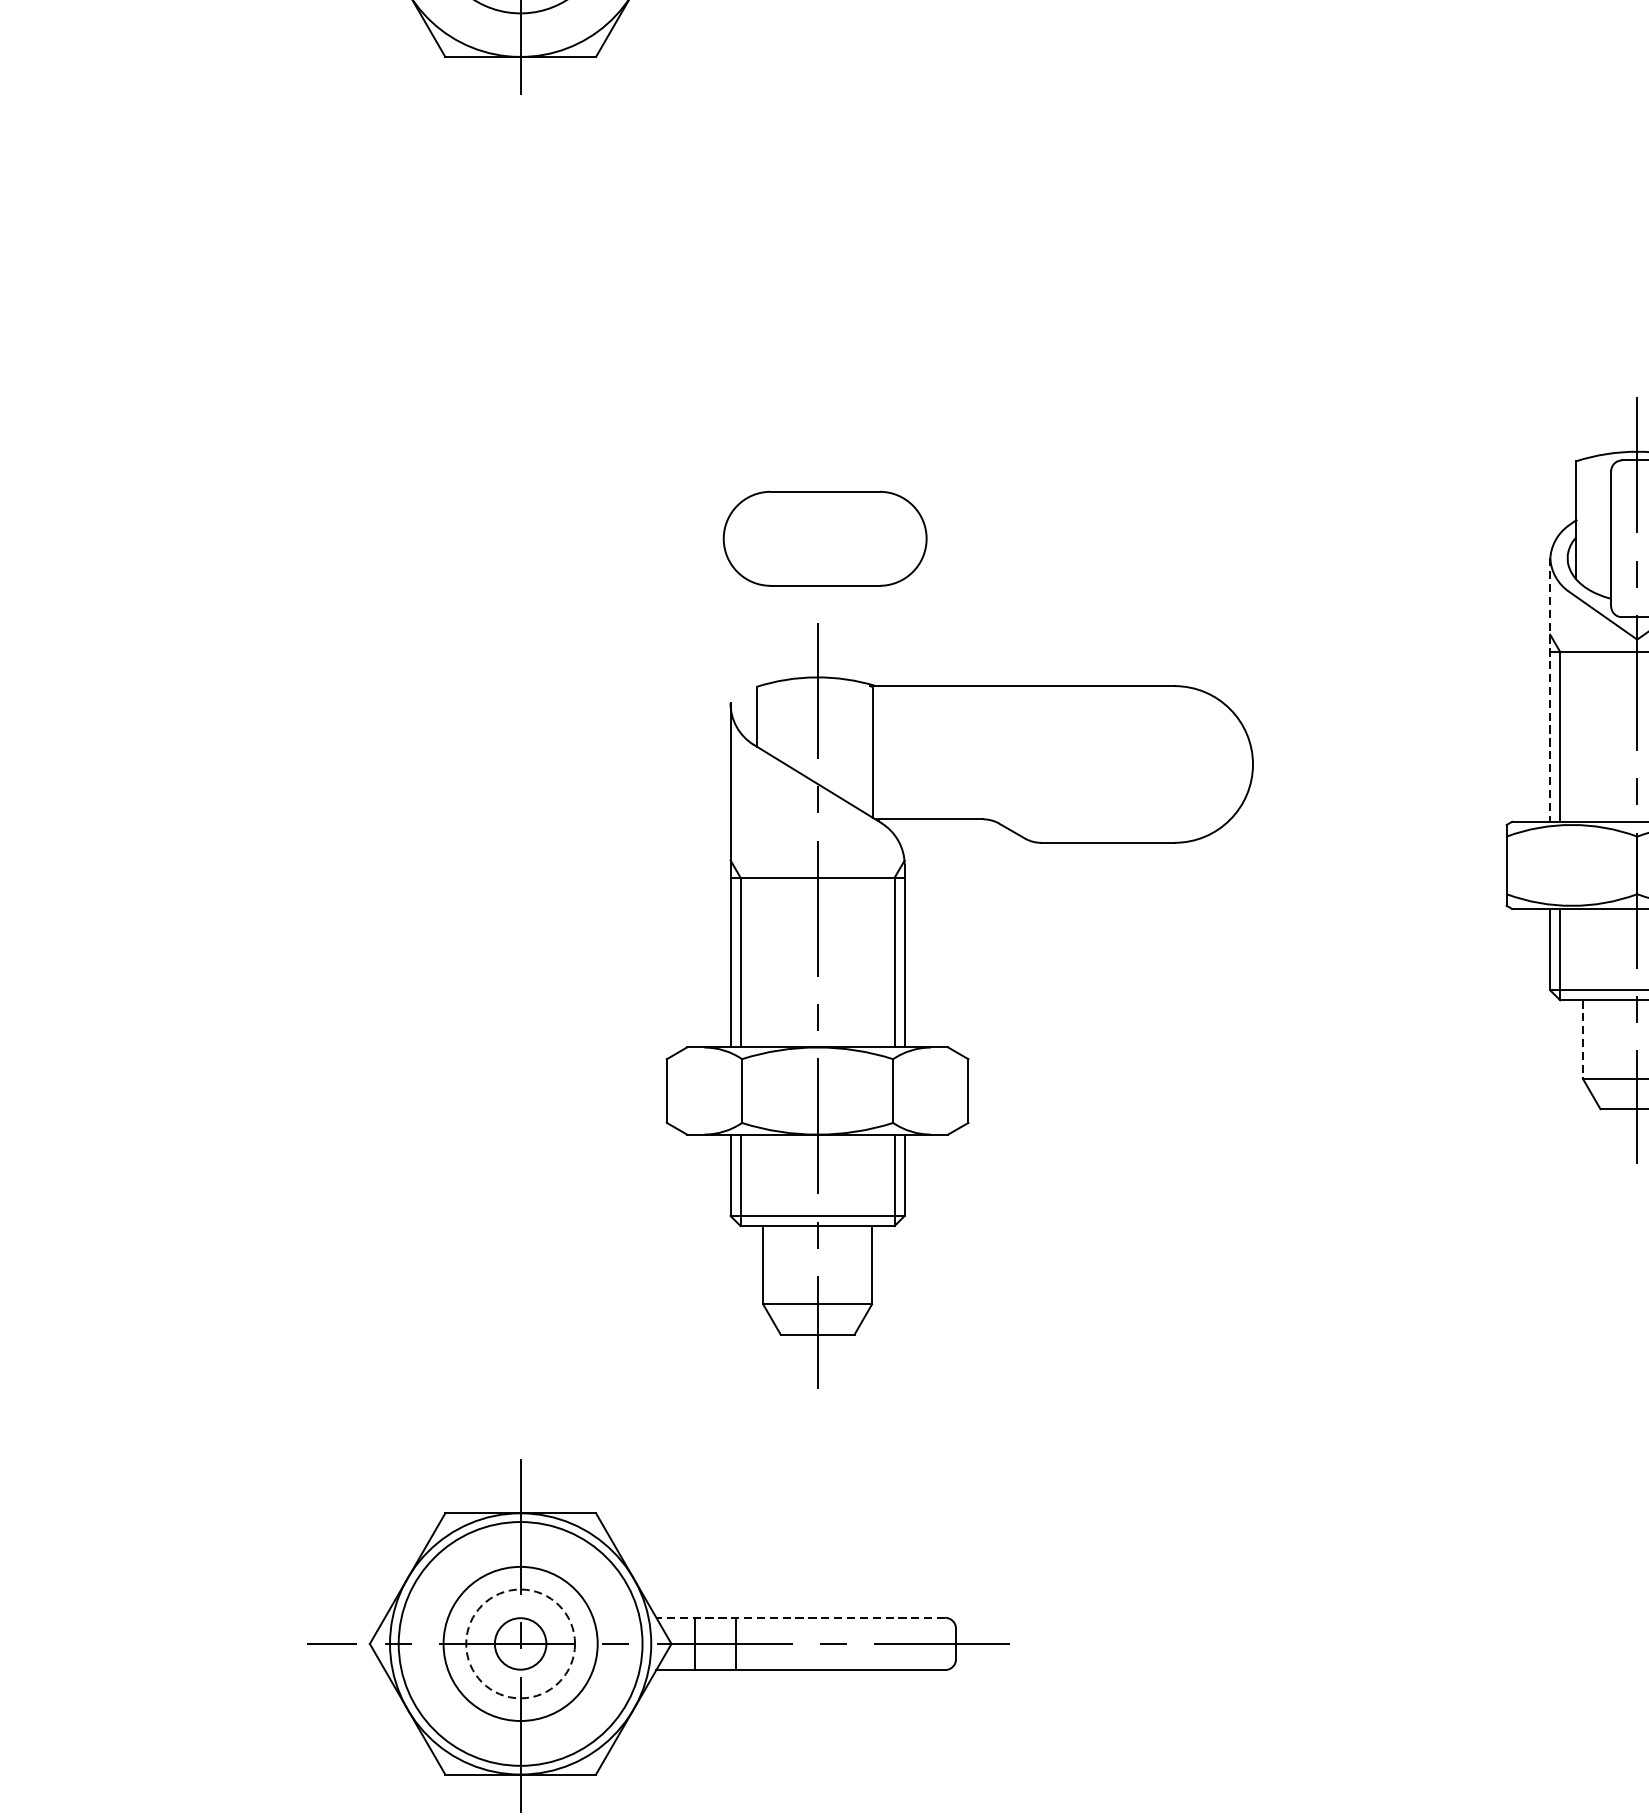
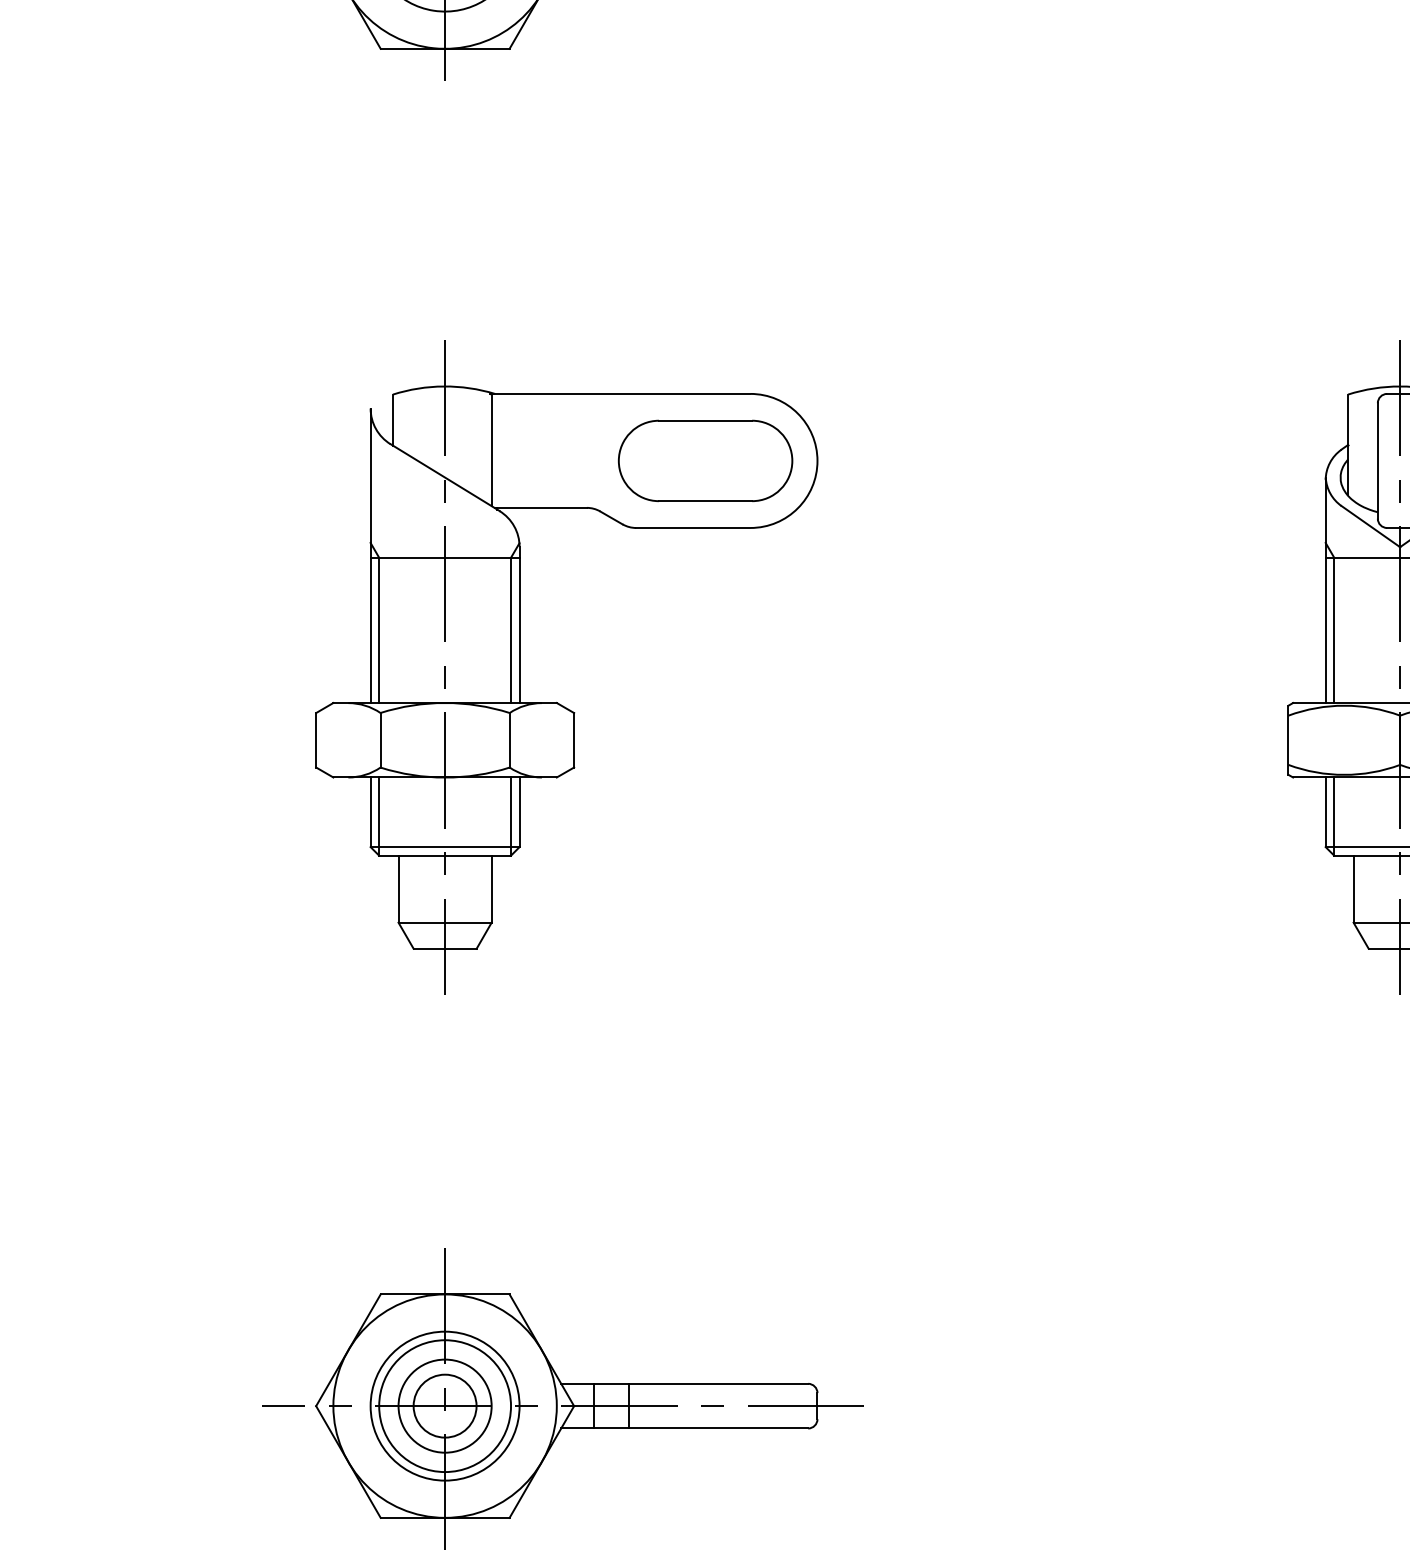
line: (1549, 690) -> (1325, 590), dashed -> solid
line: (1582, 1039) -> (1353, 889), dashed -> solid
part: (950, 1046) -> (558, 702), moved
line: (800, 1617) -> (684, 1383), dashed -> solid
circle: (519, 1643) -> (444, 1405), dashed -> solid
circle: (519, 1643) -> (444, 1405), size x0.71
circle: (519, 1643) -> (444, 1405), size x1.43

